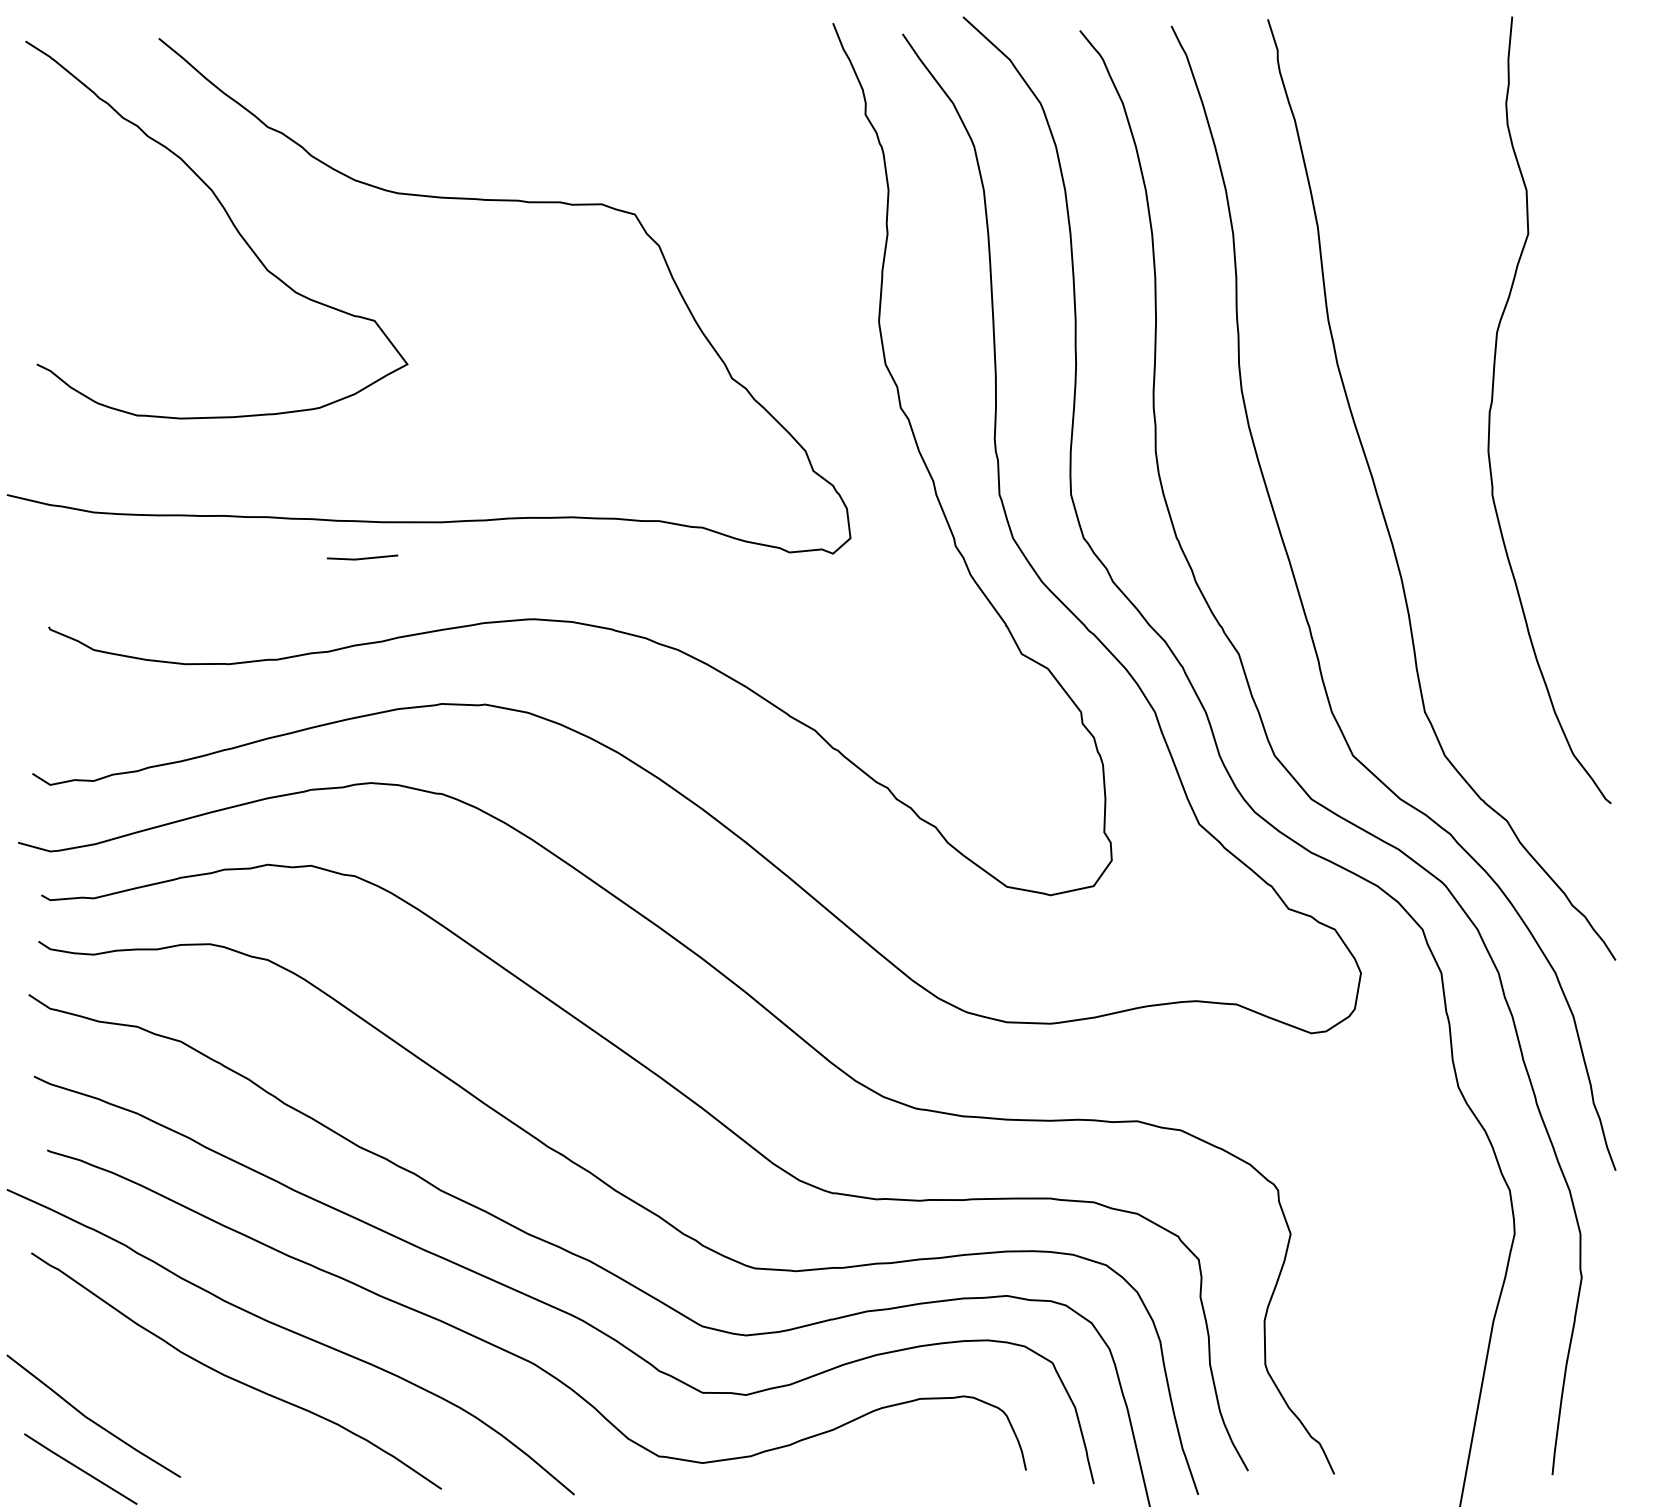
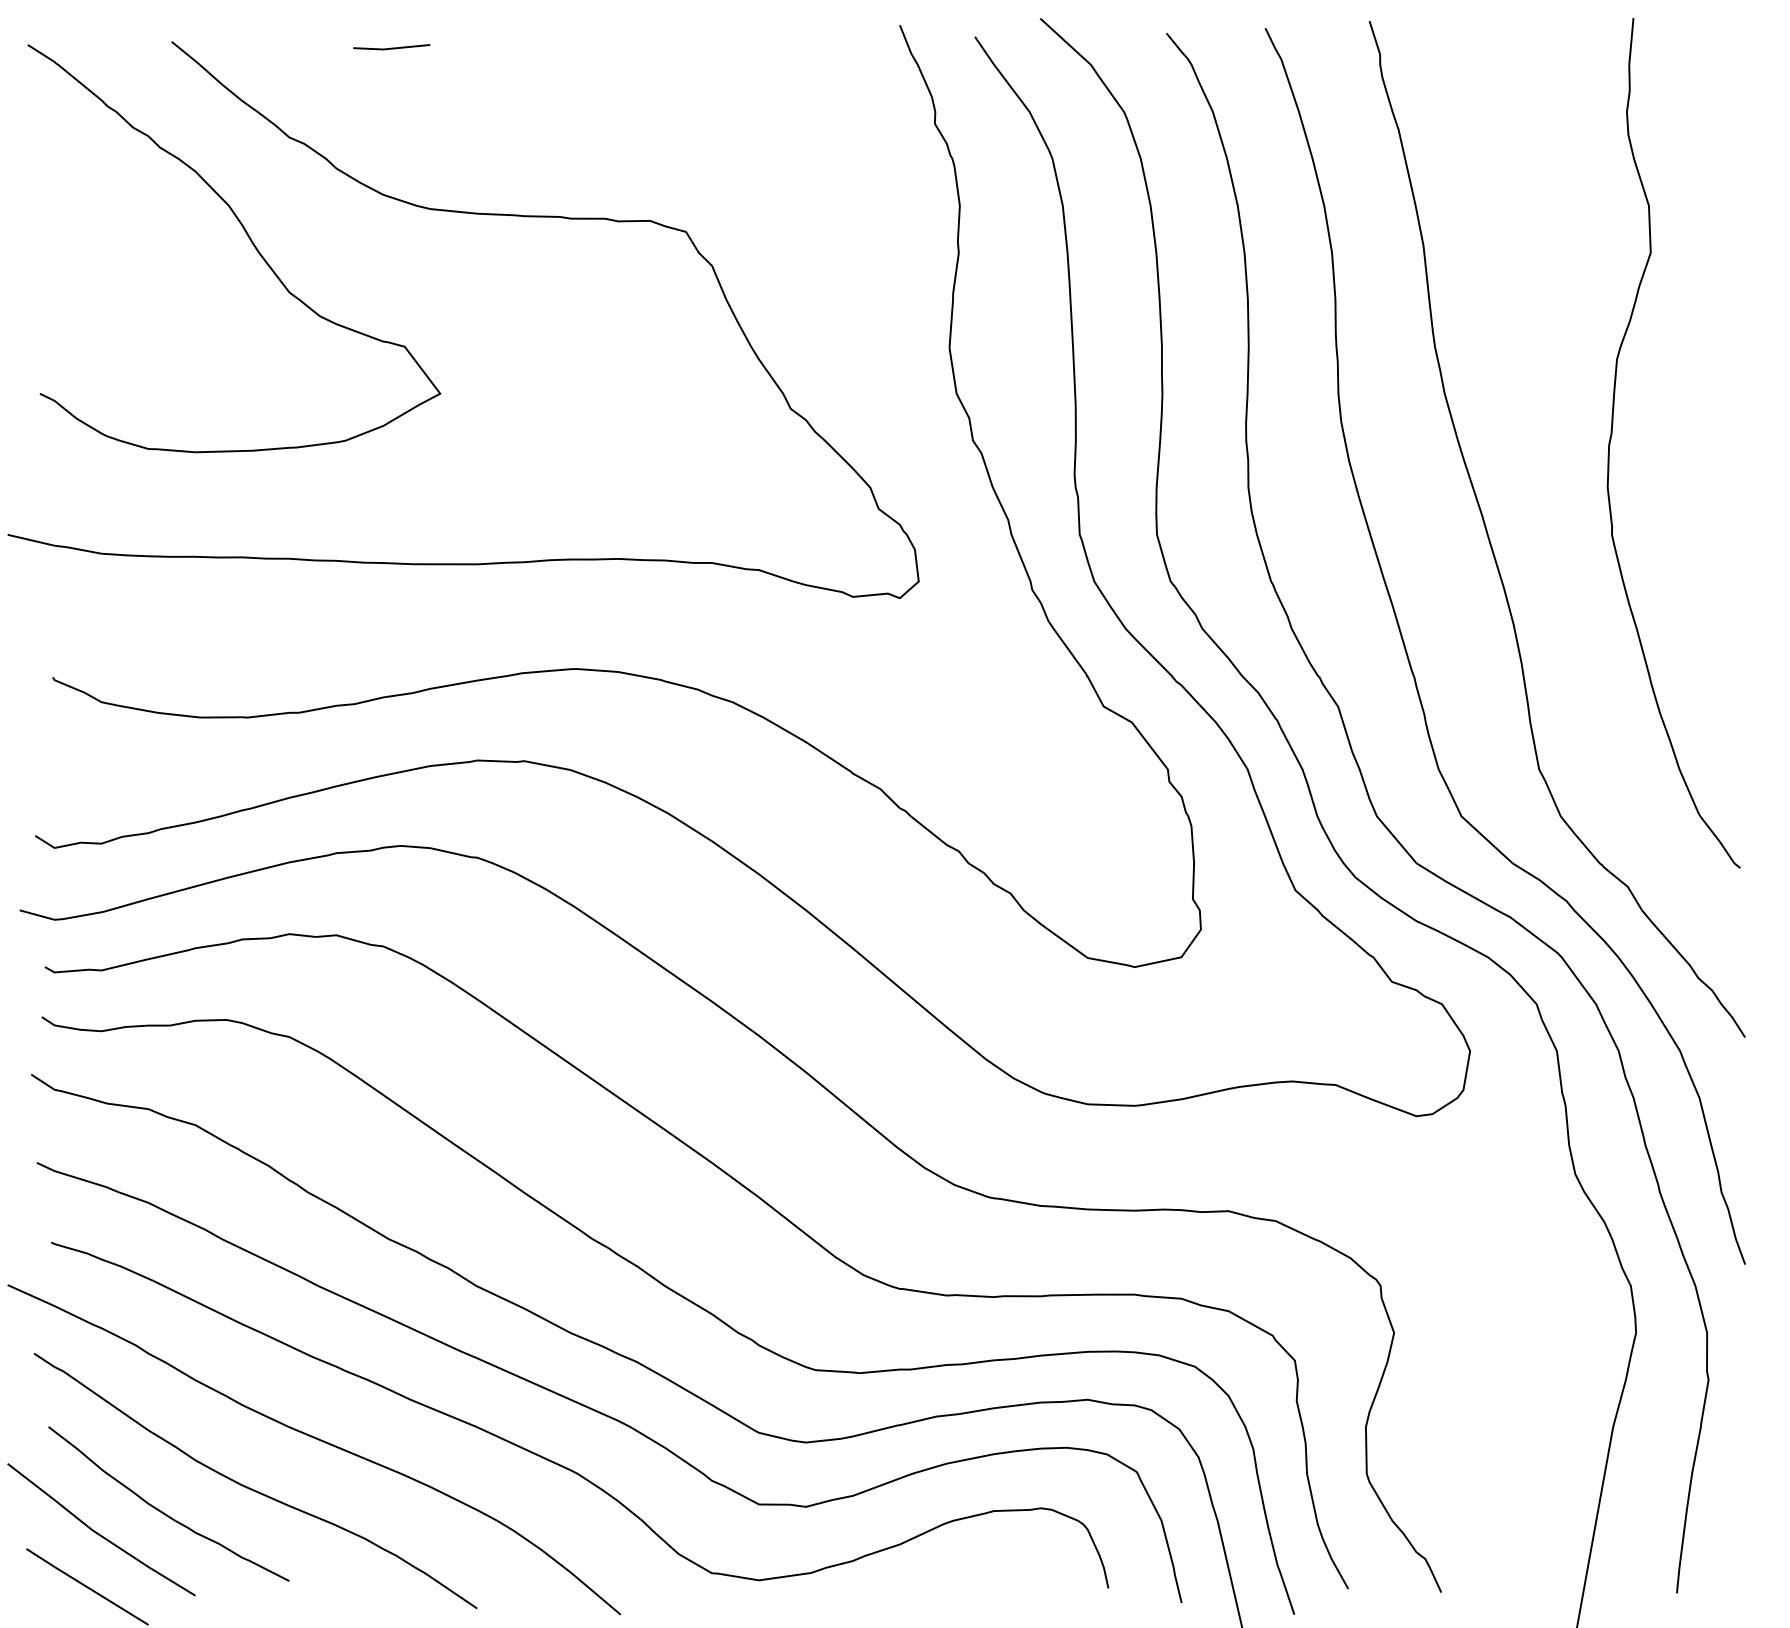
line: (363, 557) -> (392, 47), moved
curve: (149, 1398) -> (161, 1510), added

